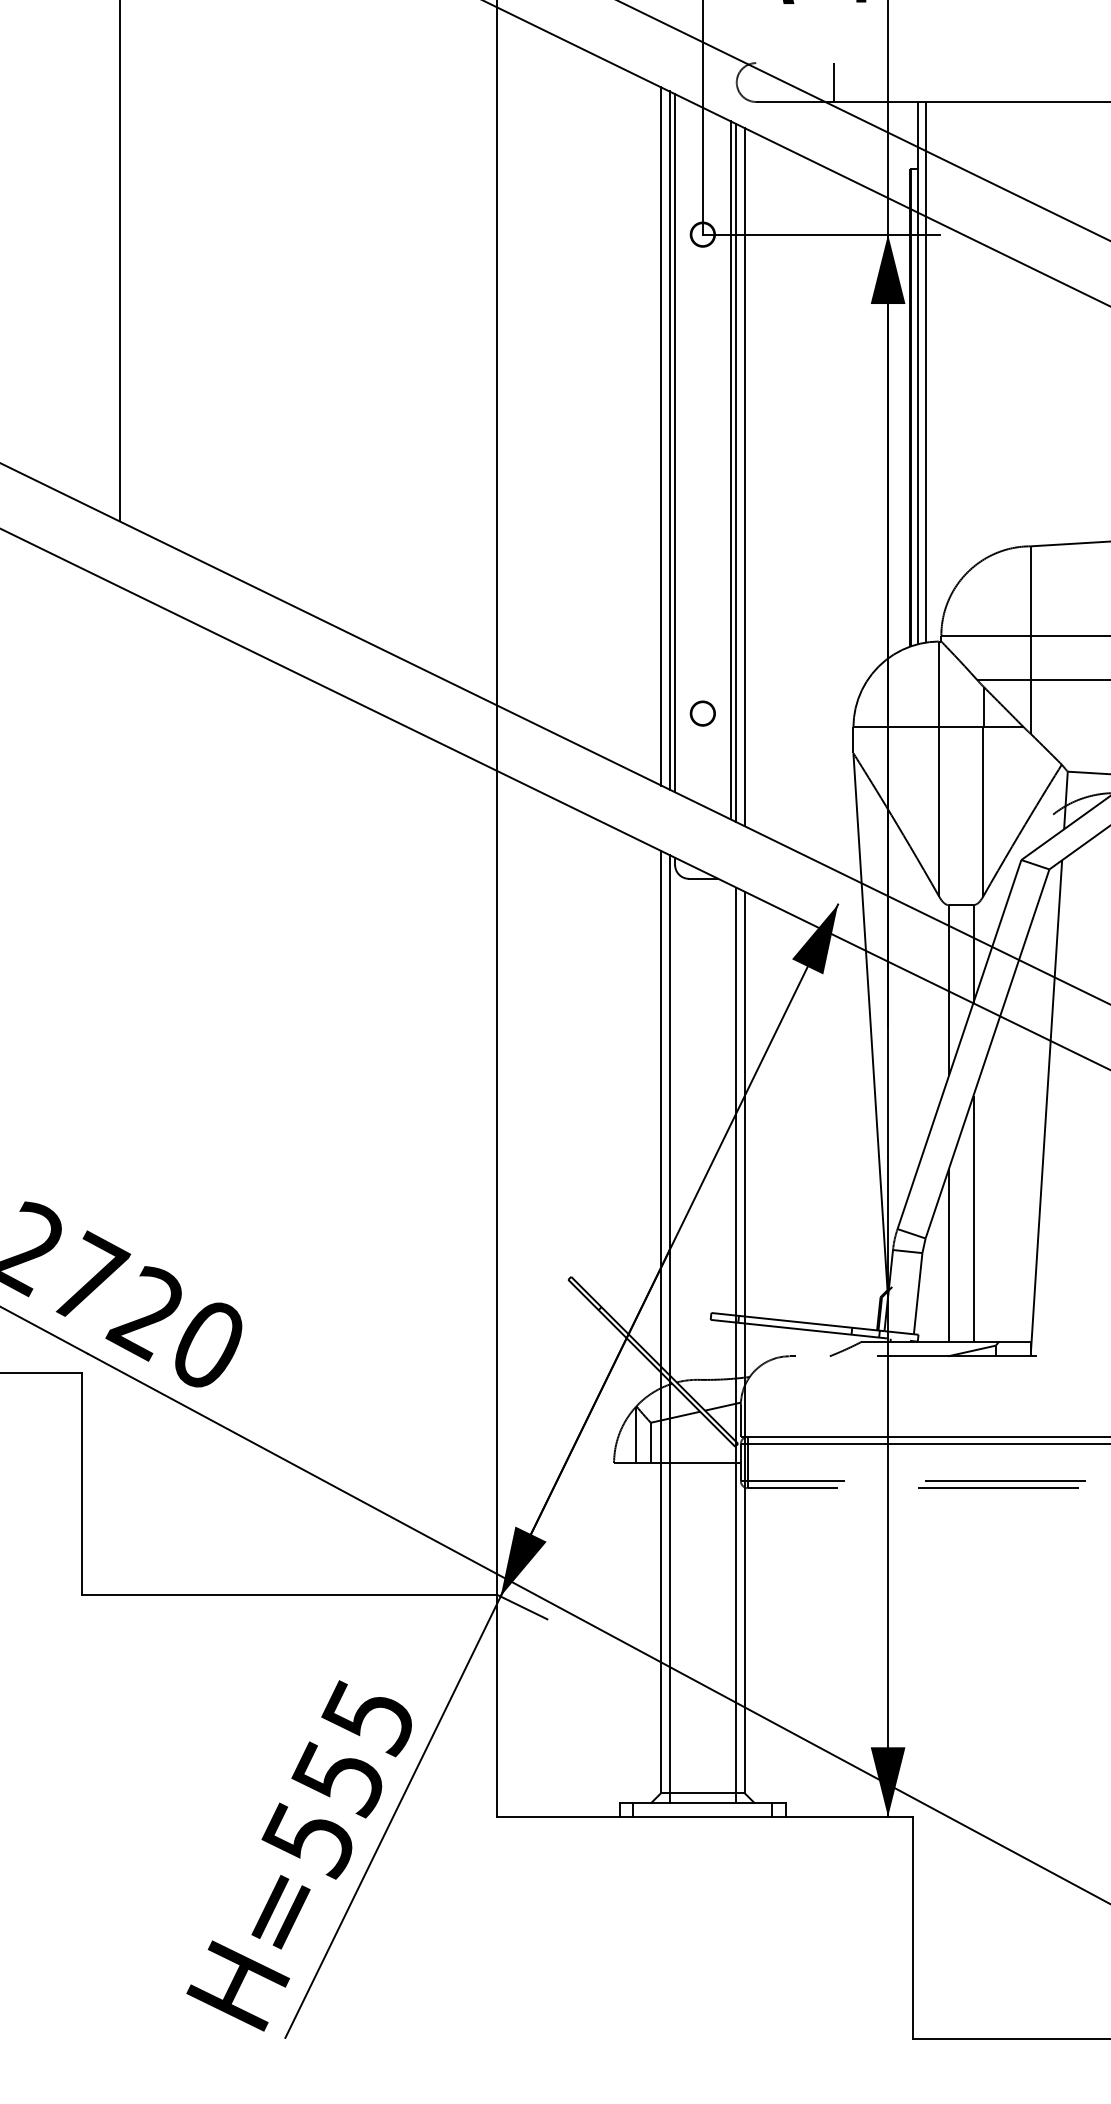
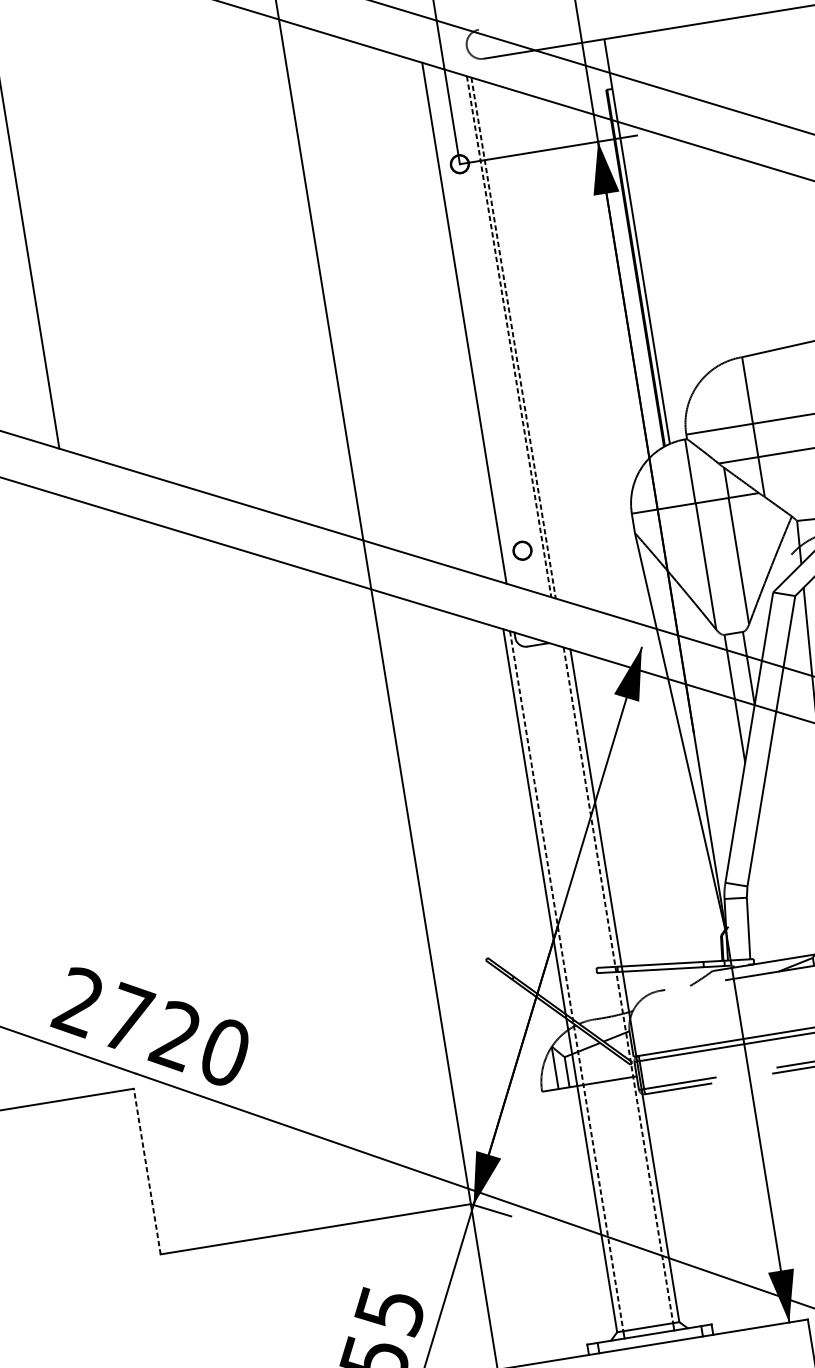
line: (833, 82) -> (539, 34), removed
line: (926, 371) -> (643, 239), removed
line: (661, 436) -> (453, 319), removed
line: (669, 440) -> (459, 321), removed
line: (730, 470) -> (509, 336), solid -> dashed
line: (736, 473) -> (513, 338), solid -> dashed
line: (744, 477) -> (520, 340), removed
circle: (702, 713) -> (522, 550), moved
line: (973, 1218) -> (780, 865), removed
line: (948, 1255) -> (766, 896), removed
line: (669, 1324) -> (566, 981), solid -> dashed
line: (736, 1340) -> (618, 985), solid -> dashed
line: (81, 1483) -> (147, 1171), solid -> dashed

